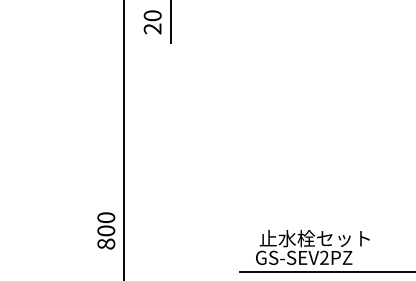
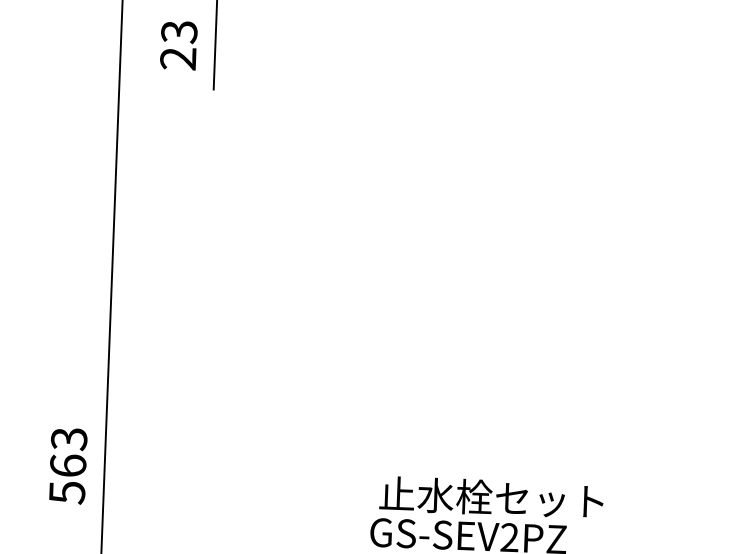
text: (152, 15) -> (178, 31), 20 -> 23
text: (106, 230) -> (68, 464), 800 -> 563

